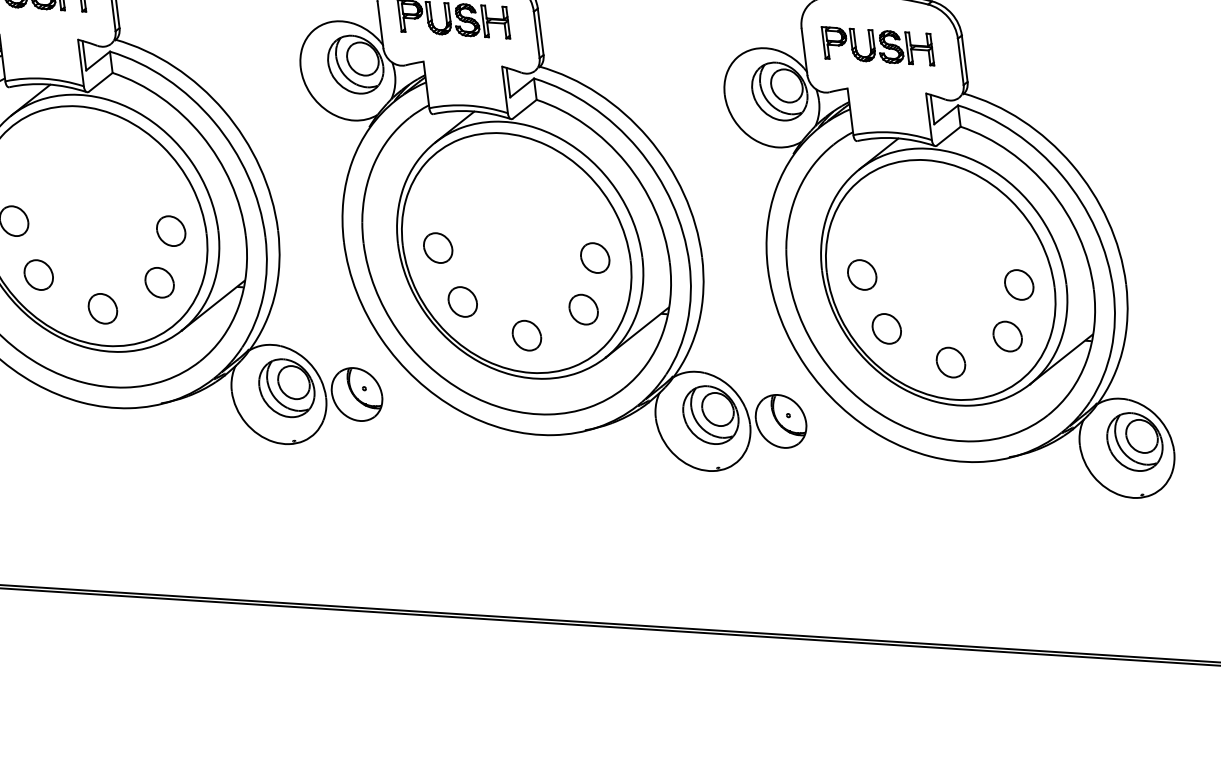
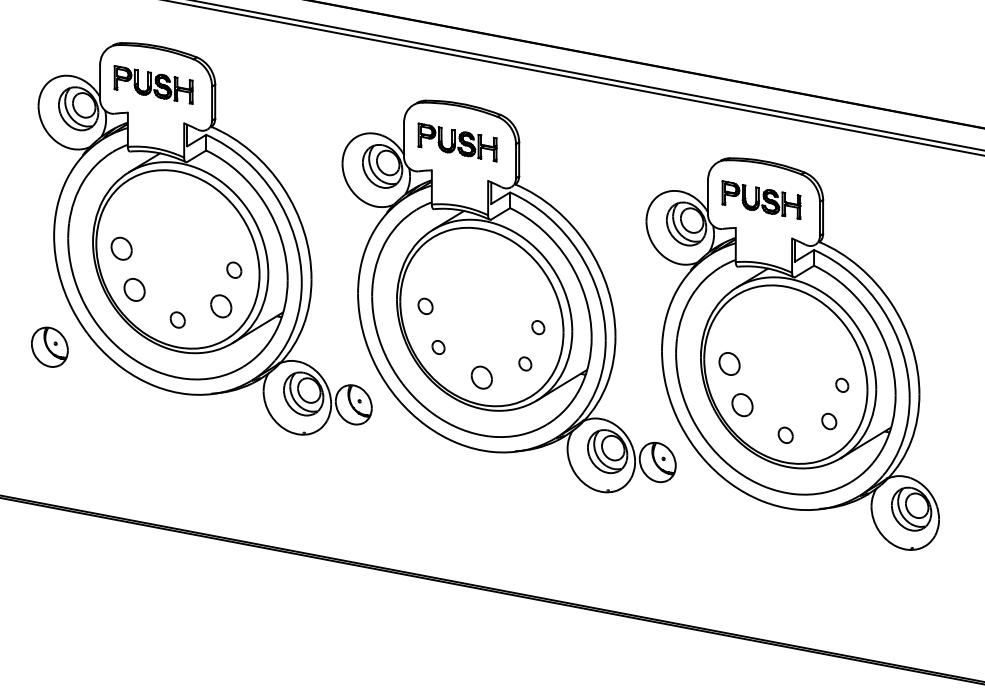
part: (171, 231) -> (234, 270), size x0.7
part: (438, 248) -> (425, 306), size x0.7
part: (595, 257) -> (538, 327), size x0.6
part: (1019, 285) -> (842, 385), size x0.6
part: (462, 301) -> (438, 347), size x0.6
part: (102, 308) -> (177, 319), size x0.7
part: (584, 308) -> (525, 363), size x0.6
part: (1008, 336) -> (829, 421), size x0.7
part: (950, 362) -> (785, 435), size x0.7

